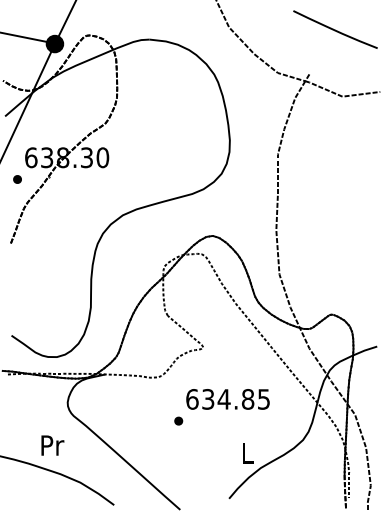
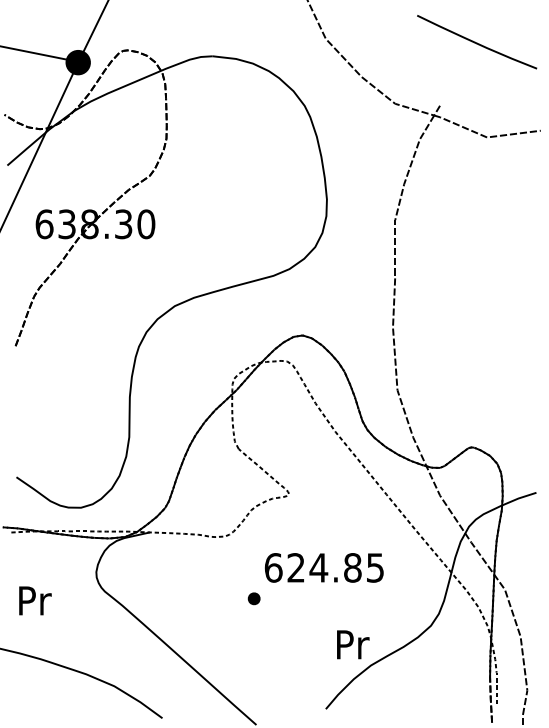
part: (17, 179) -> (24, 255), removed
text: (208, 399) -> (296, 568), 634.85 -> 624.85
text: (52, 445) -> (34, 600), moved
text: (248, 453) -> (353, 644), L -> Pr

